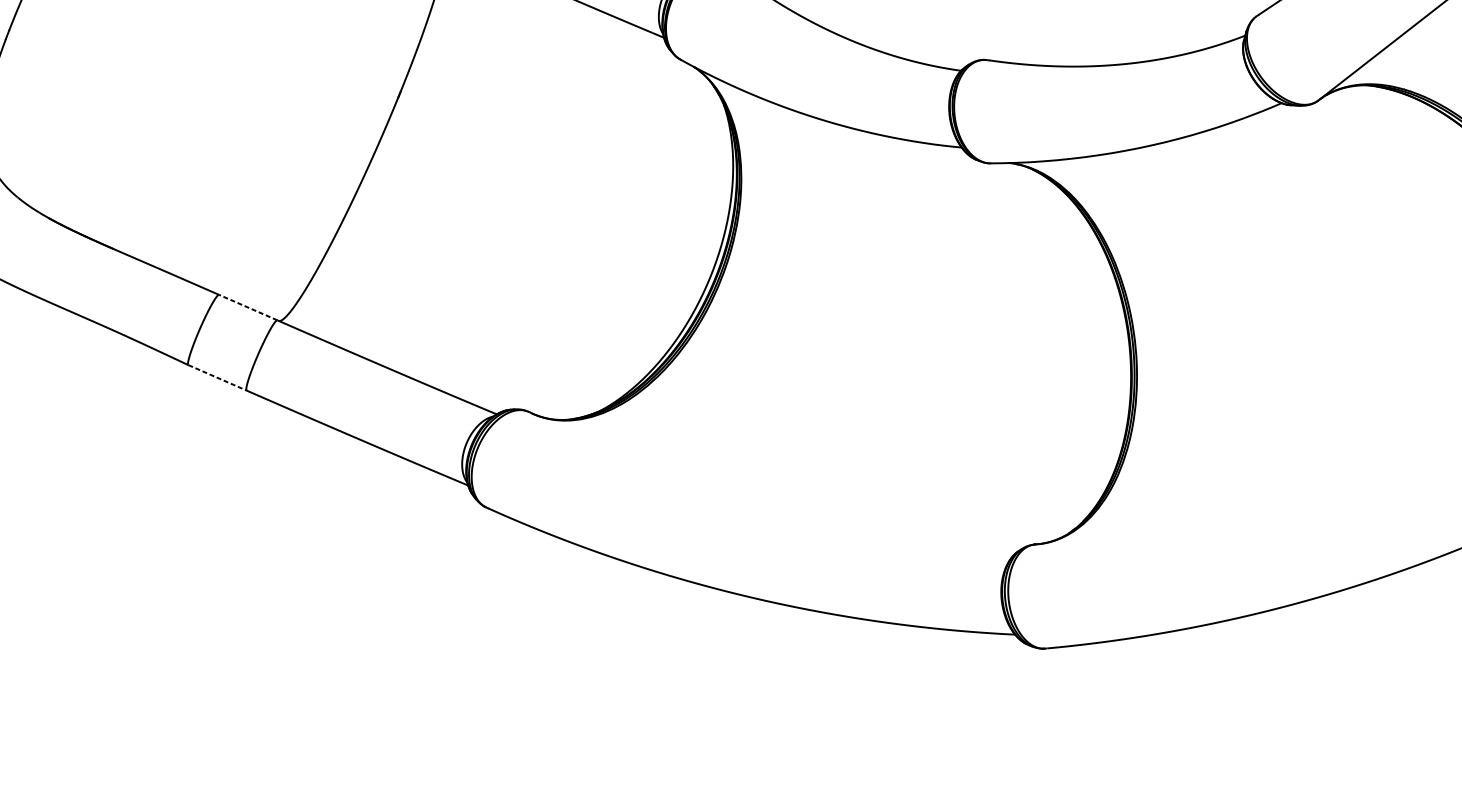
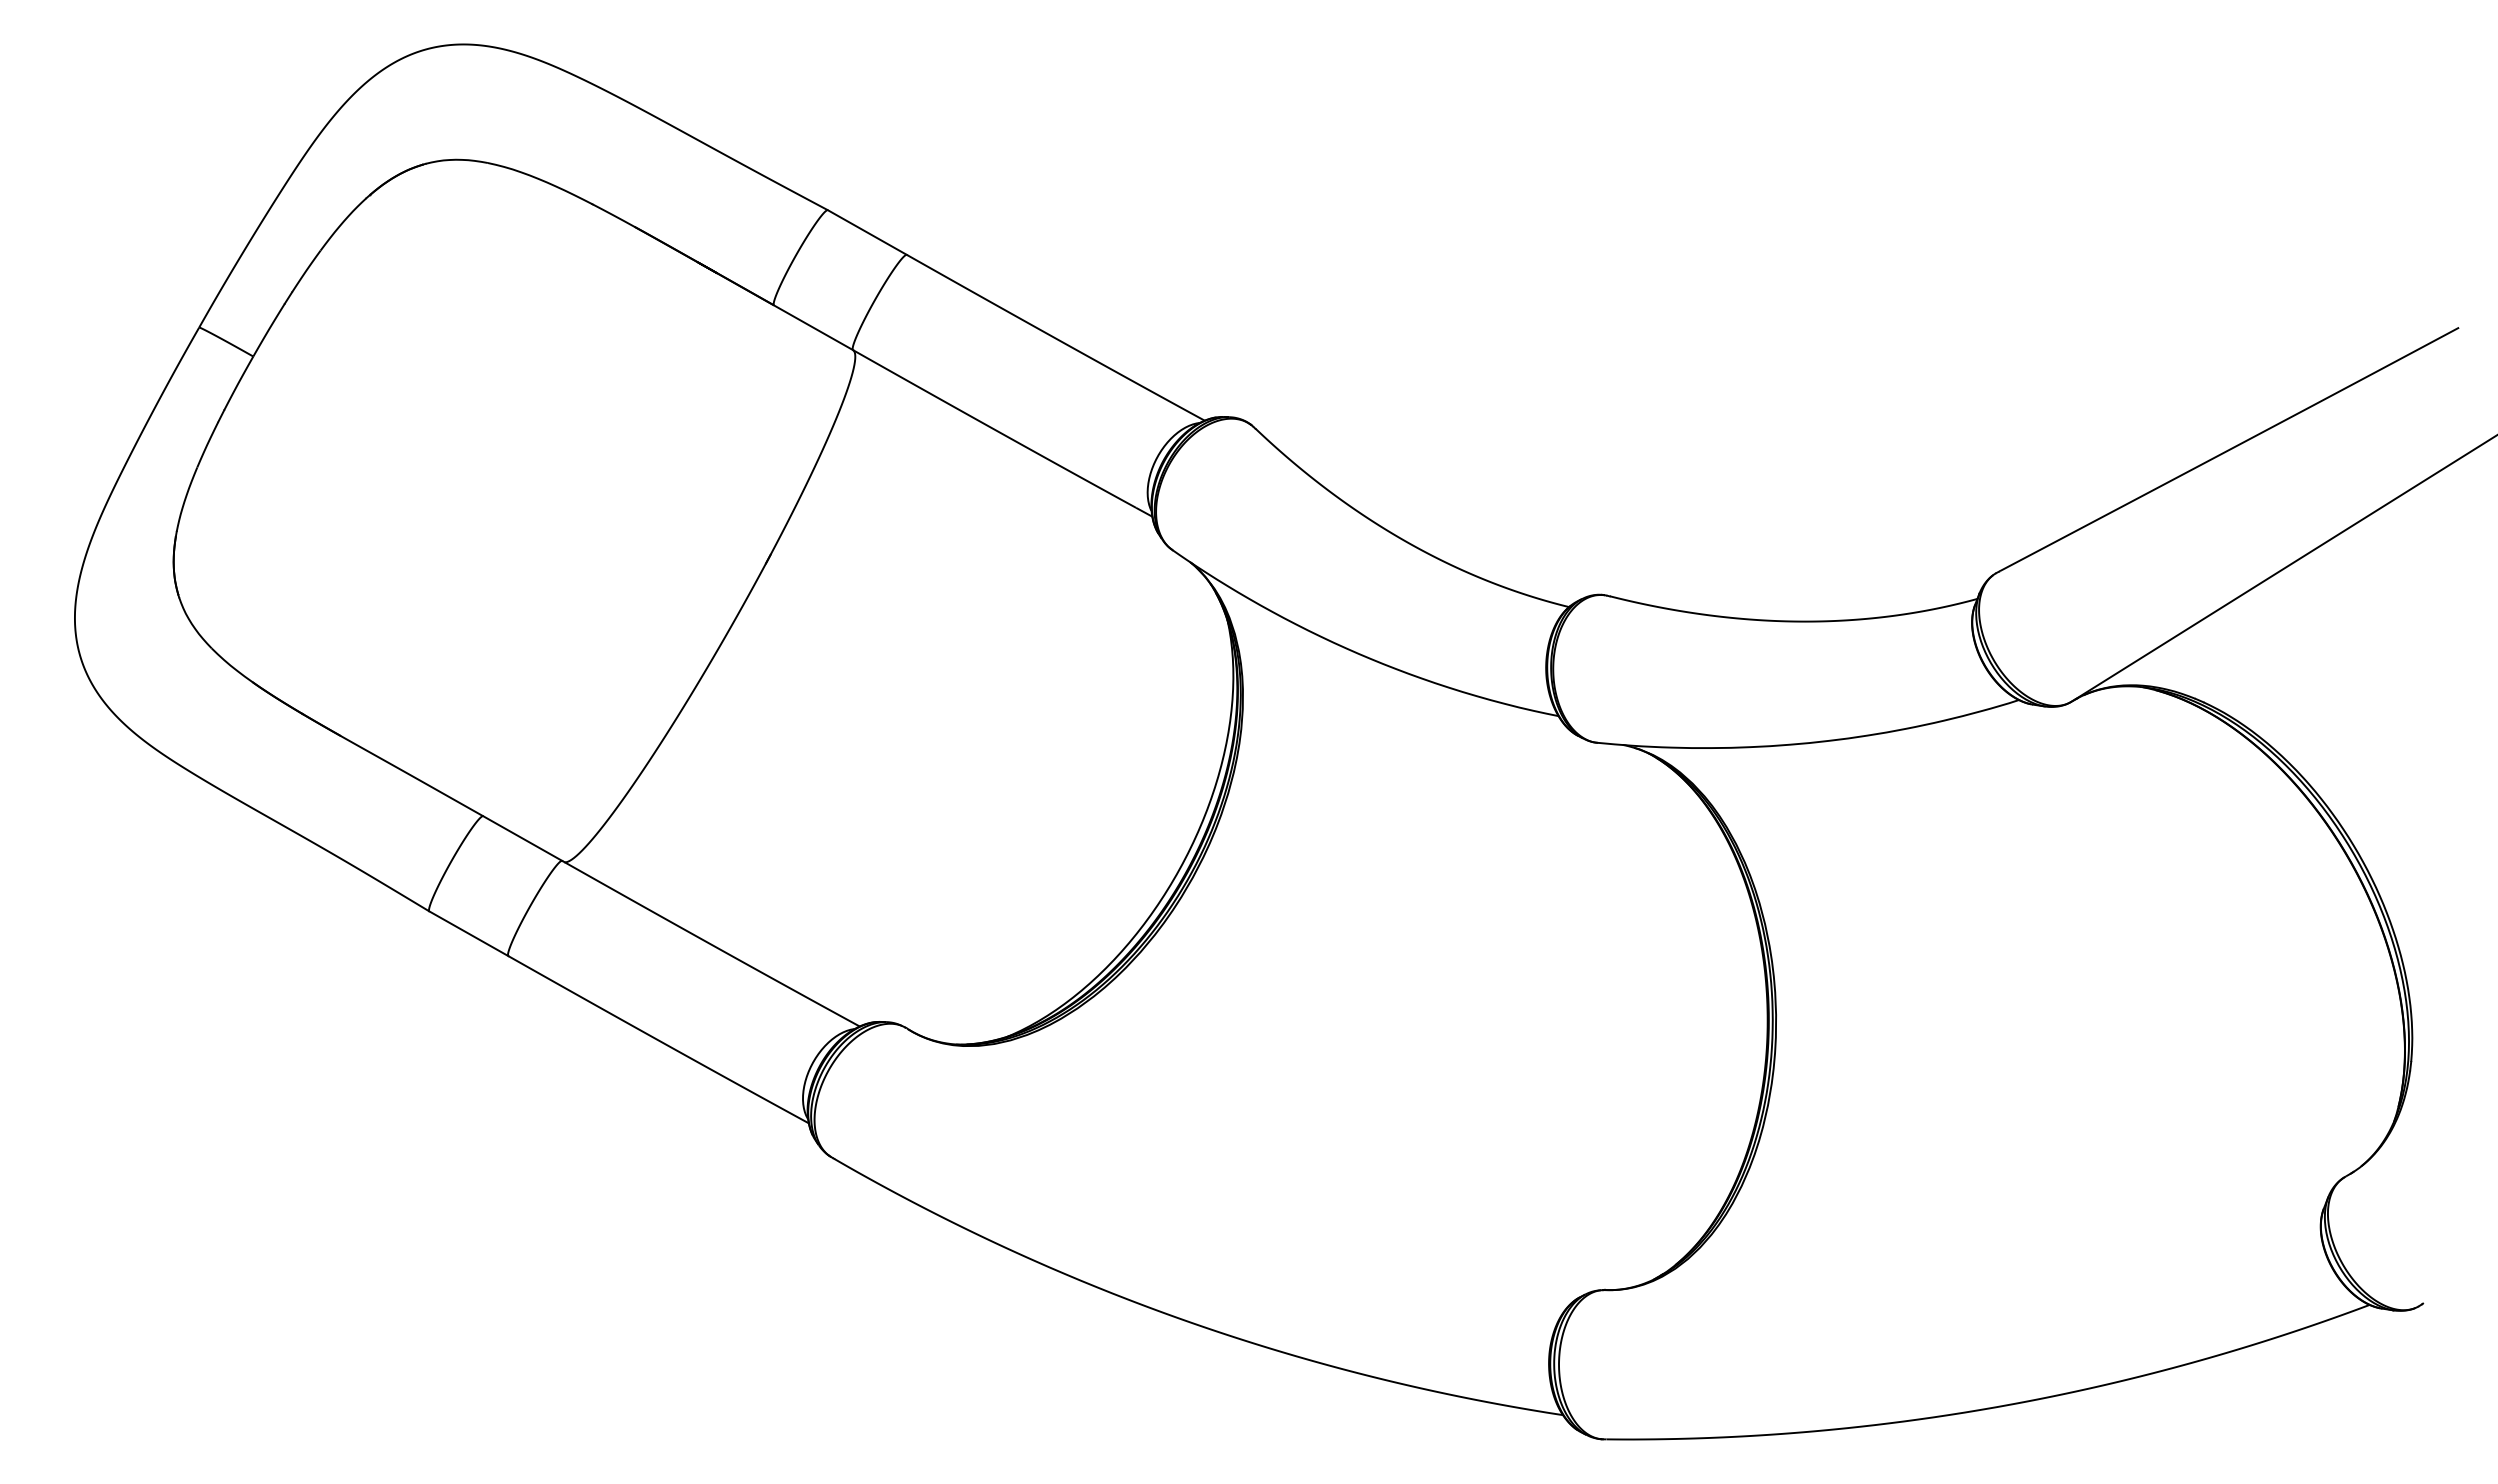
line: (248, 307) -> (522, 838), dashed -> solid
line: (218, 378) -> (469, 934), dashed -> solid

